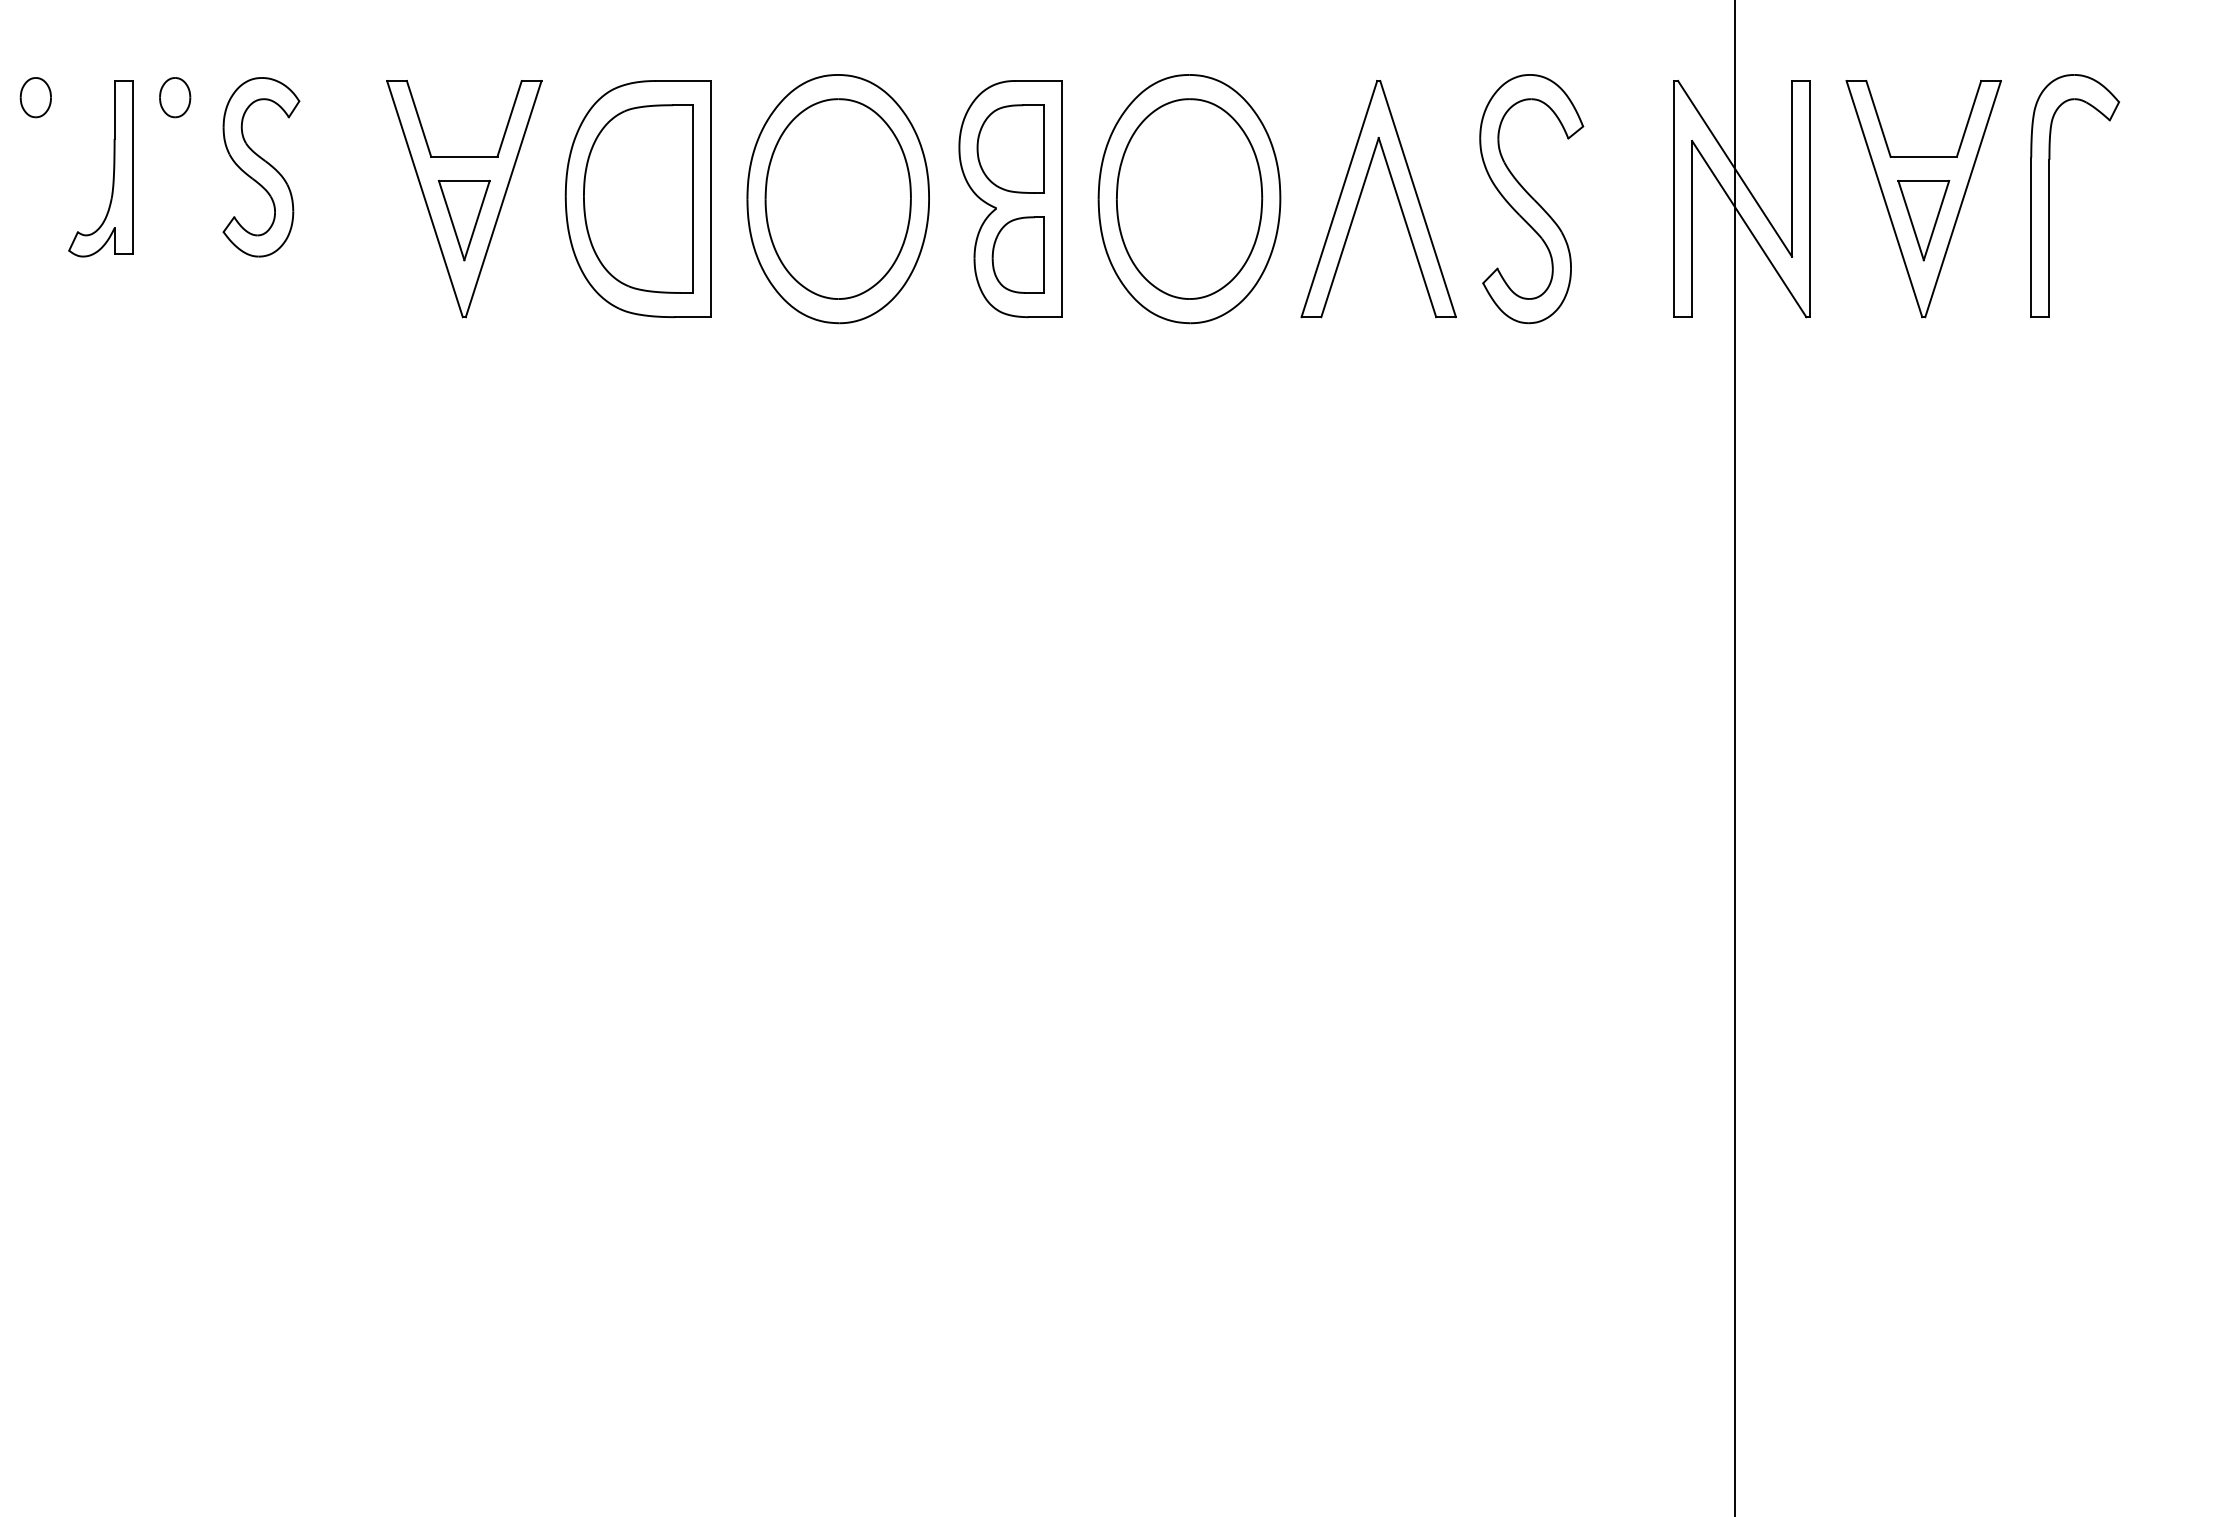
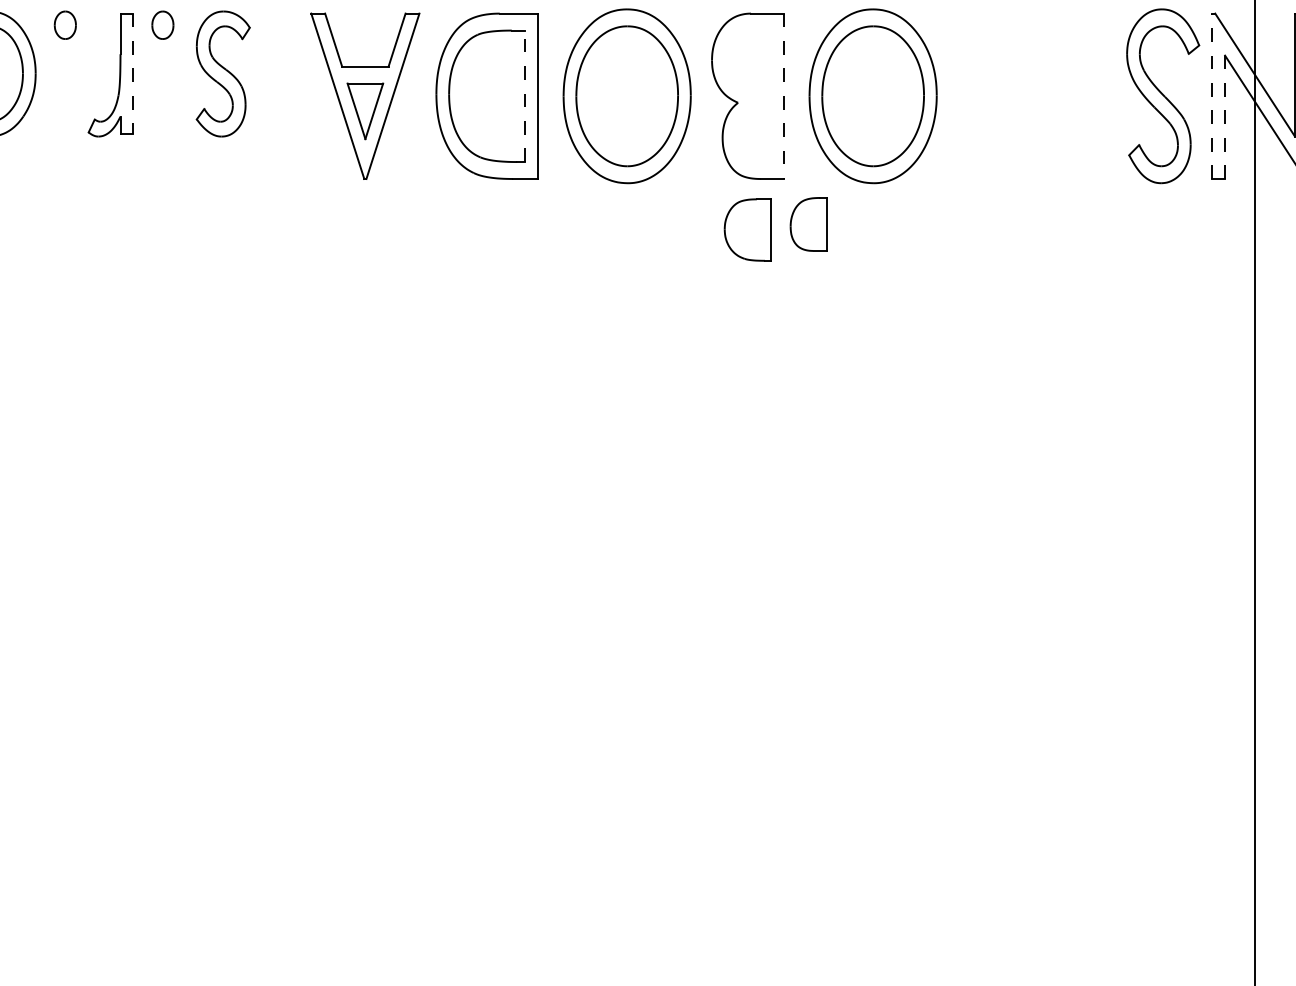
part: (1010, 148) -> (747, 229), moved
line: (132, 167) -> (133, 74), solid -> dashed
part: (1362, 192) -> (994, 91), removed
line: (1673, 198) -> (1212, 95), solid -> dashed
line: (692, 199) -> (525, 96), solid -> dashed
line: (1062, 199) -> (784, 96), solid -> dashed
part: (1531, 199) -> (1163, 96), moved
line: (1692, 229) -> (1225, 117), solid -> dashed
part: (1017, 254) -> (808, 224), moved

